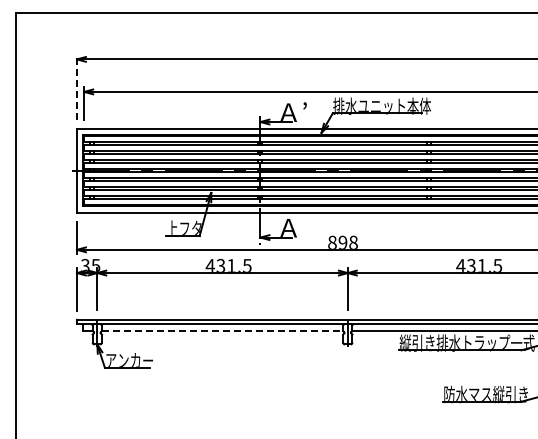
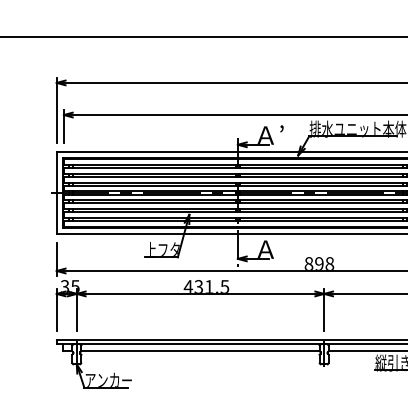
line: (76, 87) -> (56, 110), dashed -> solid
line: (222, 331) -> (200, 351), dashed -> solid

